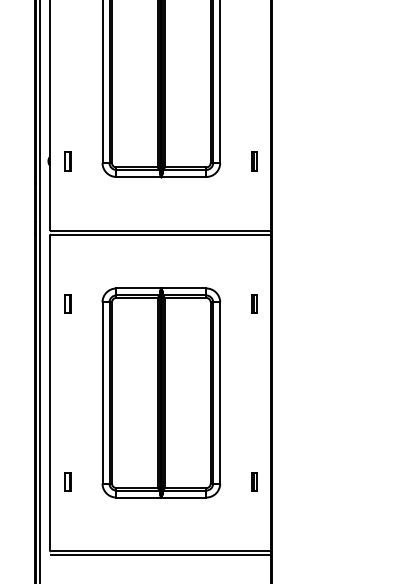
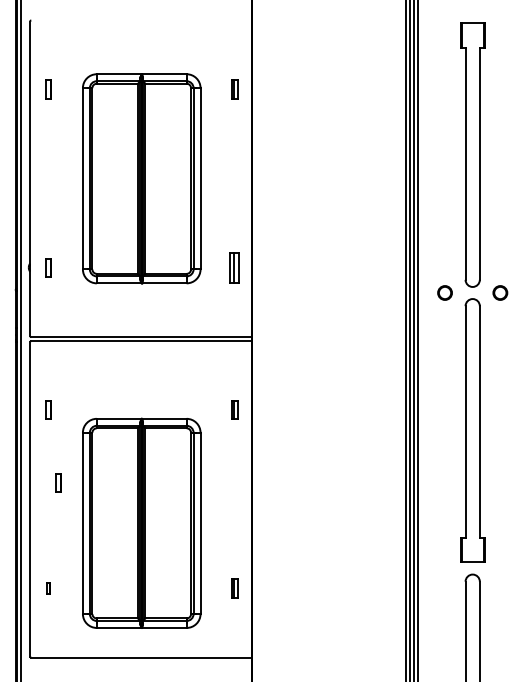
part: (254, 161) -> (234, 267), size x1.6
part: (78, 376) -> (58, 482), added
part: (161, 392) -> (141, 522), moved
part: (68, 482) -> (48, 588), size x0.6
line: (161, 555) -> (141, 661), removed

